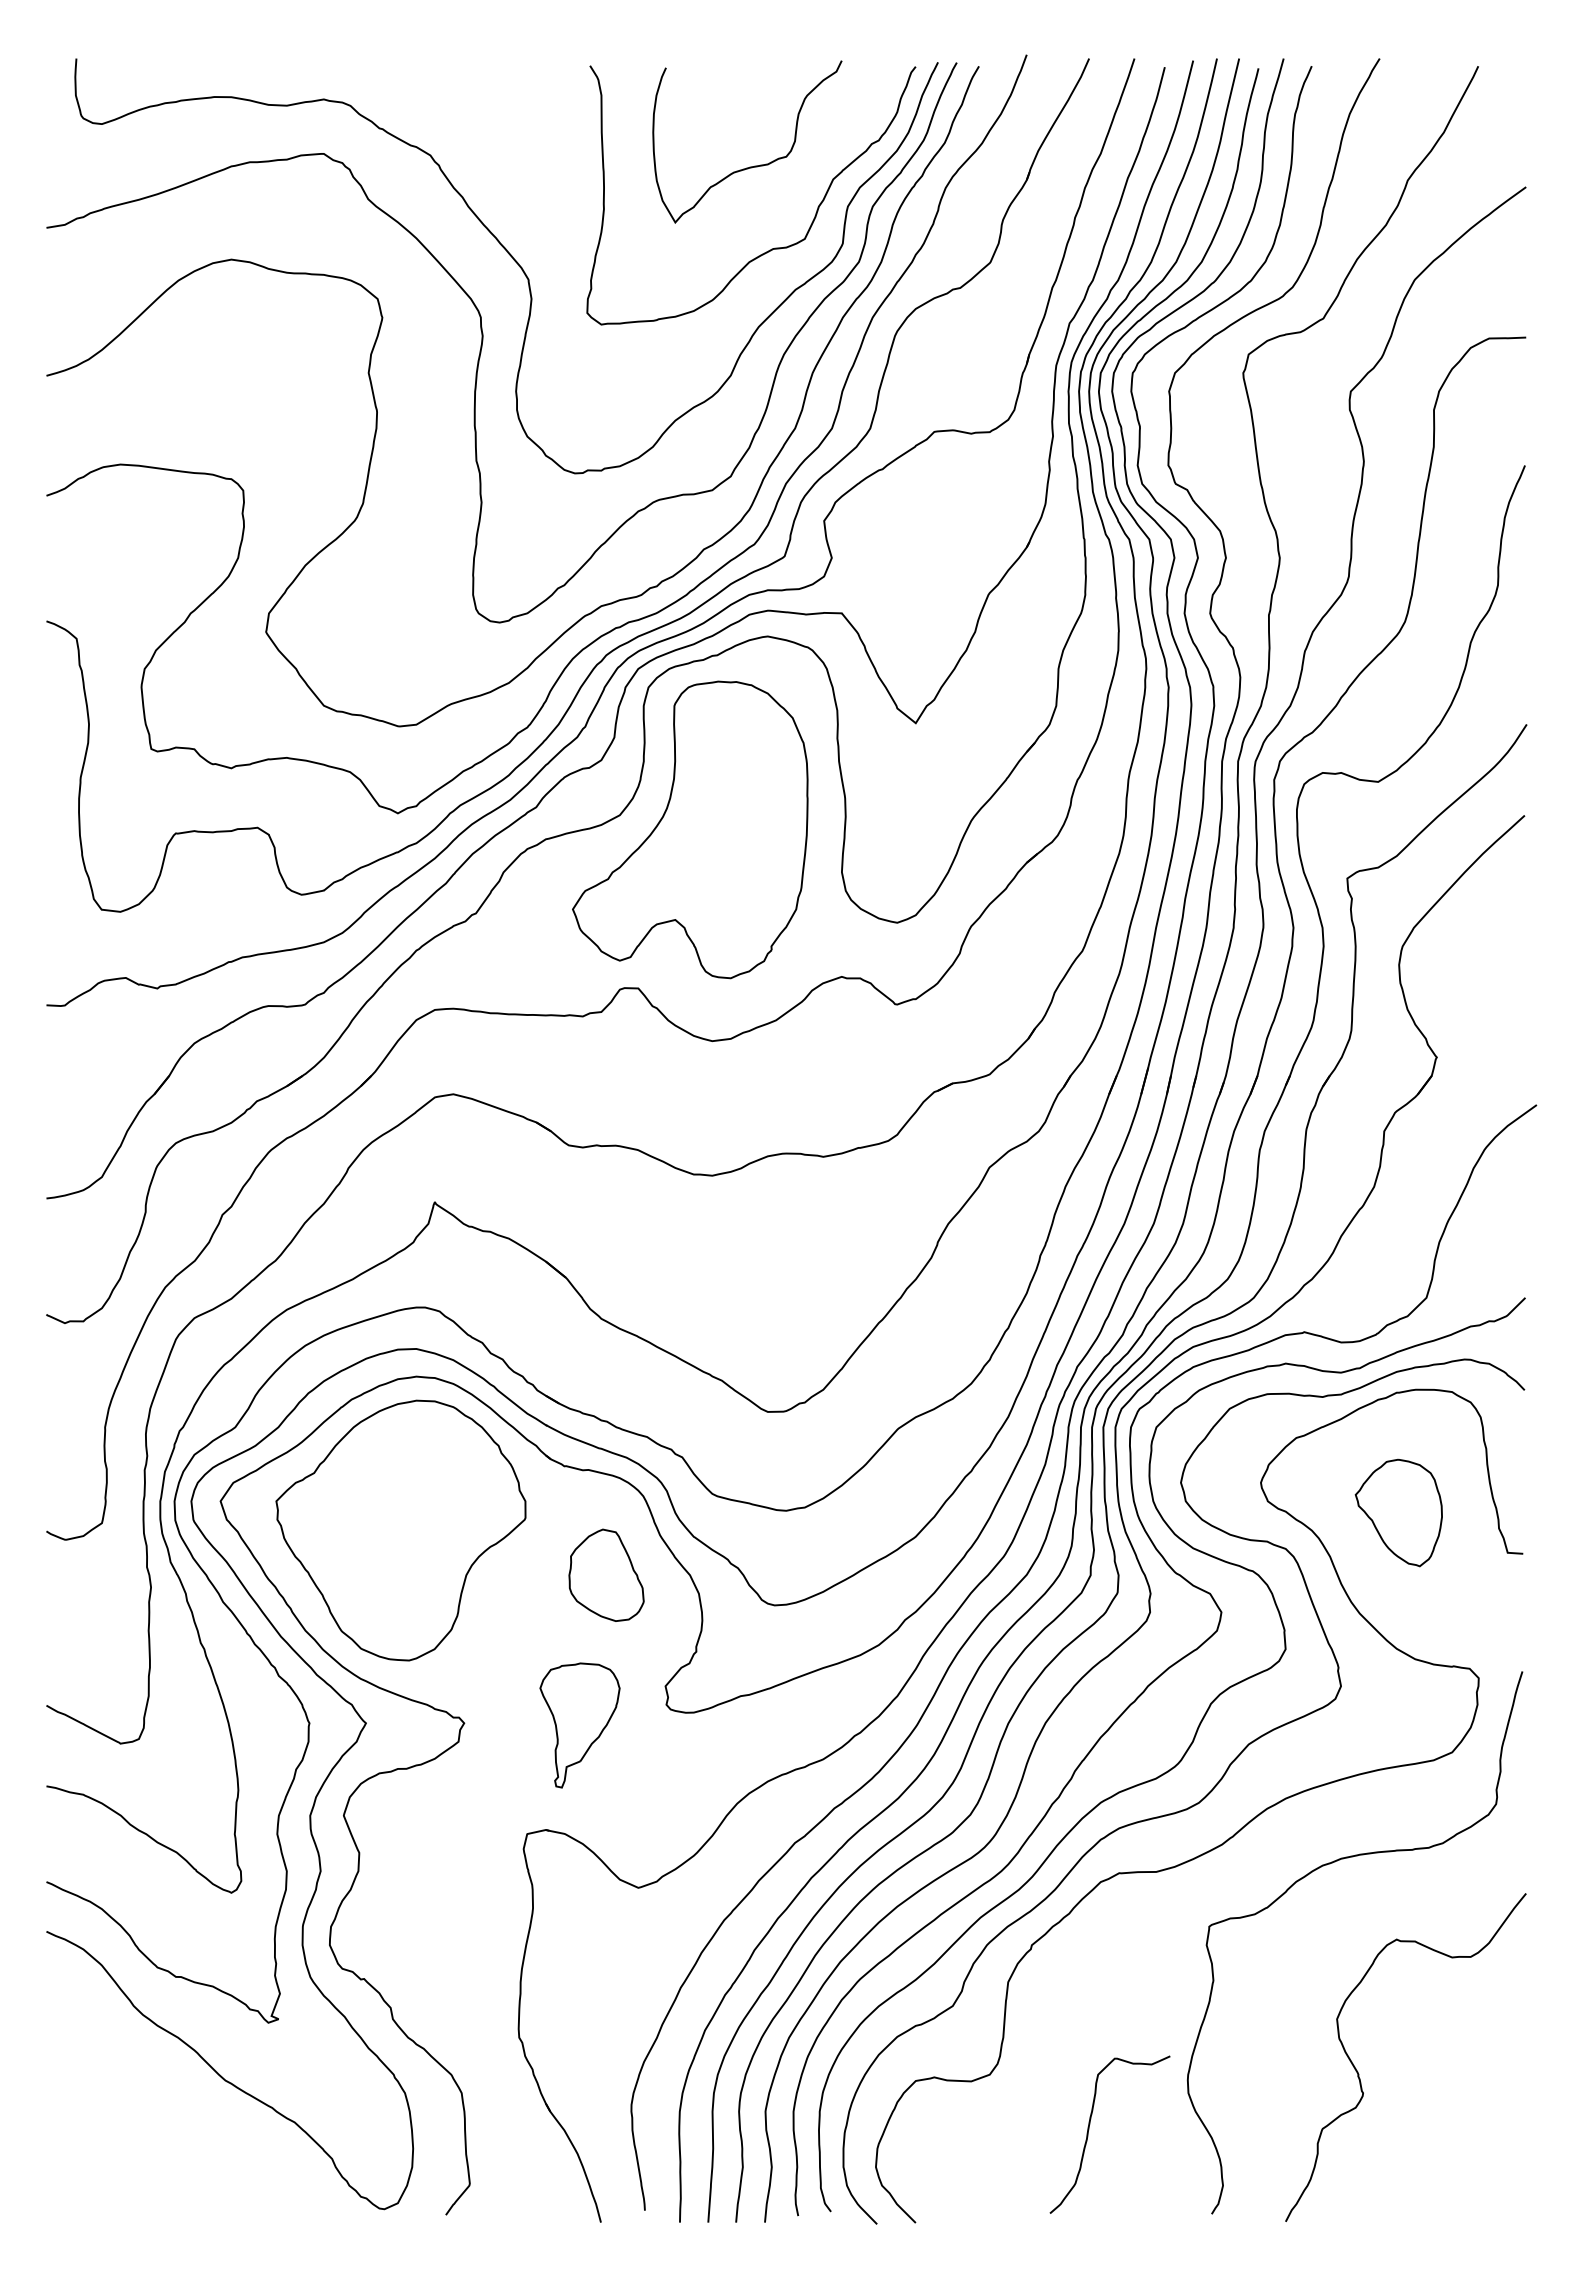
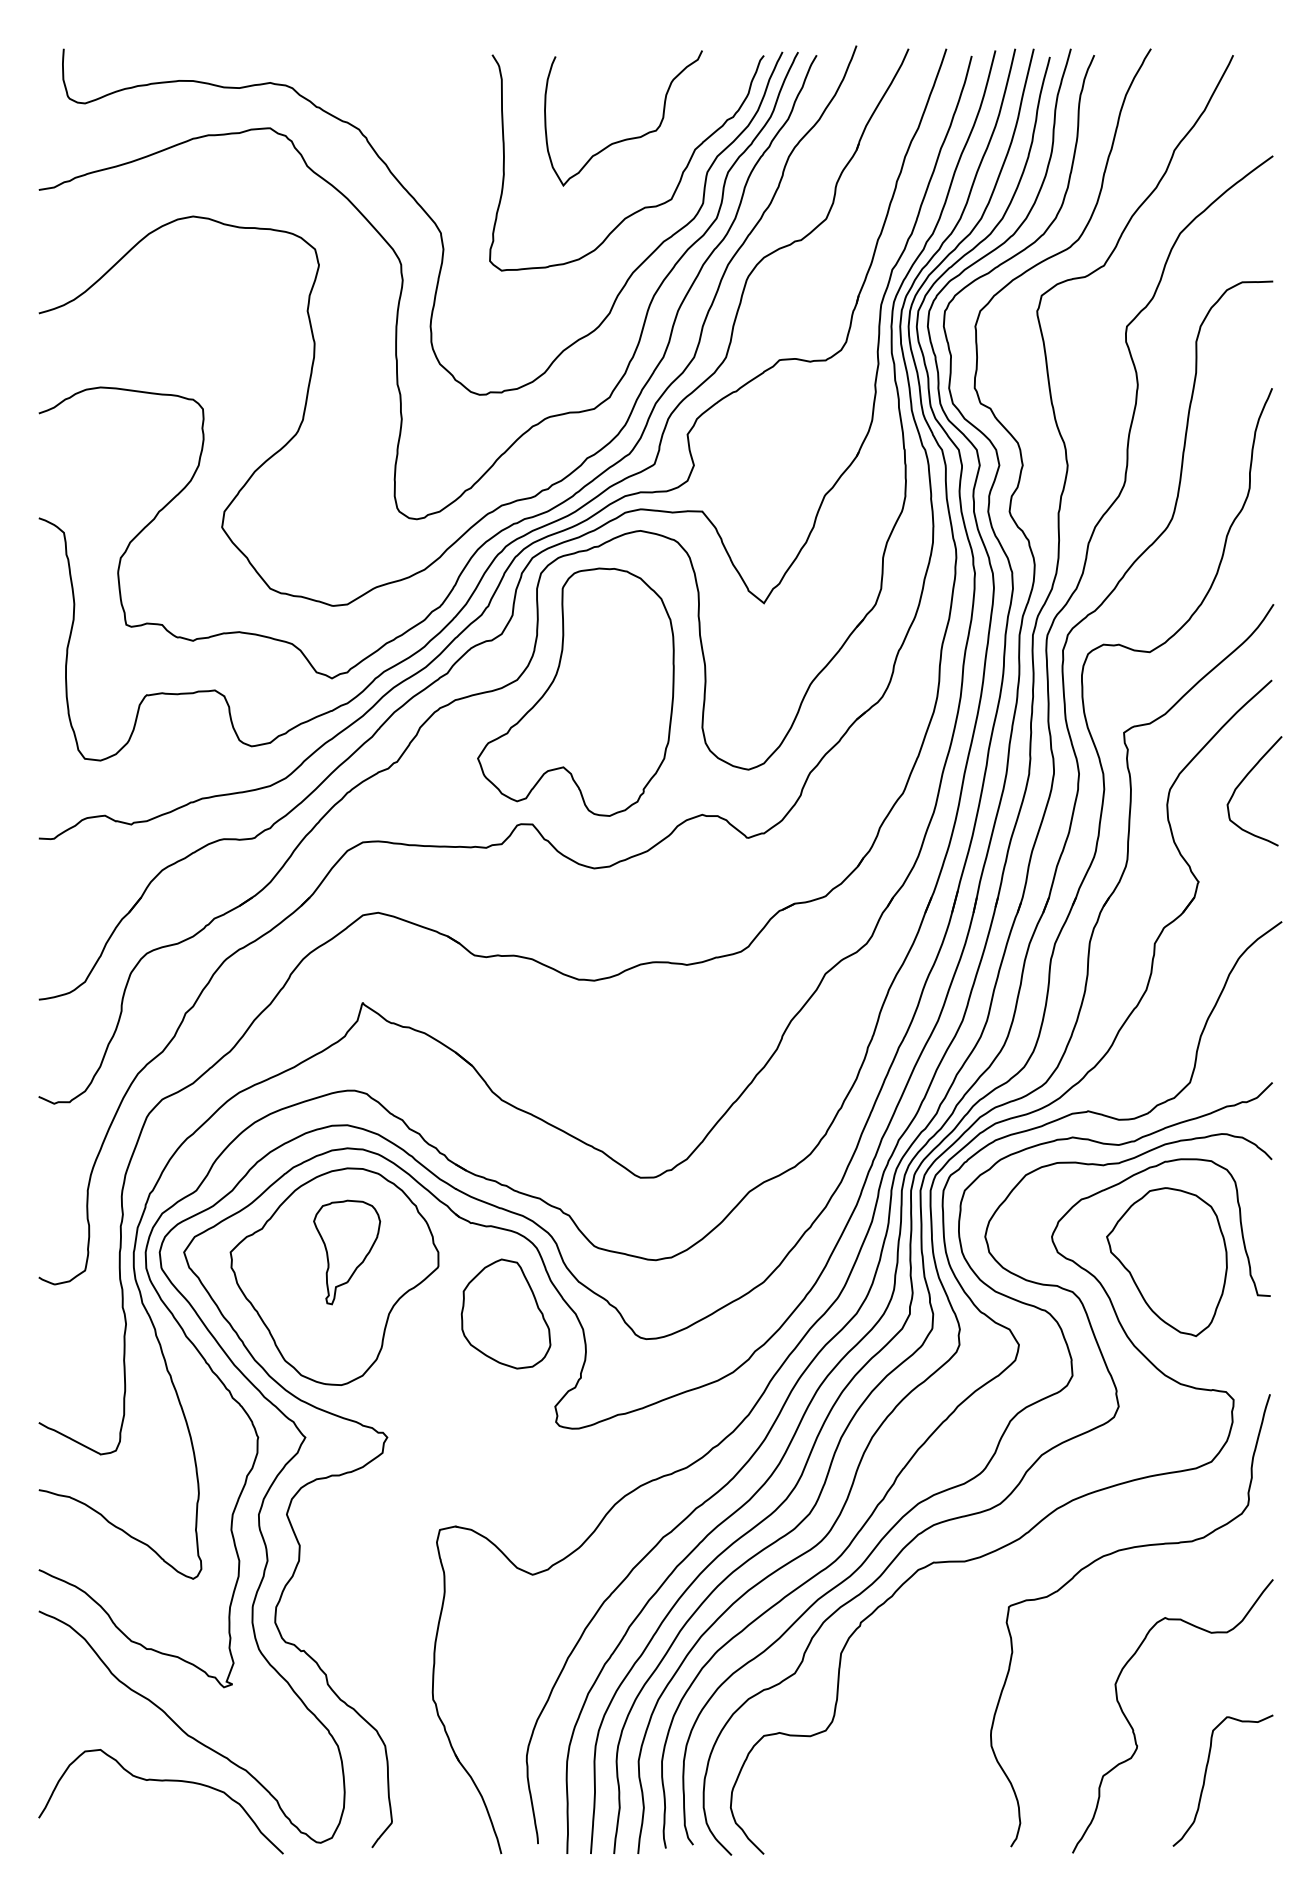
curve: (1490, 936) -> (1243, 781), added
part: (1398, 1512) -> (1166, 1261), size x1.67
part: (606, 1575) -> (506, 1314), size x1.43
part: (579, 1725) -> (346, 1252), moved
curve: (1089, 2129) -> (1205, 1776), moved
curve: (192, 2135) -> (160, 1781), added

